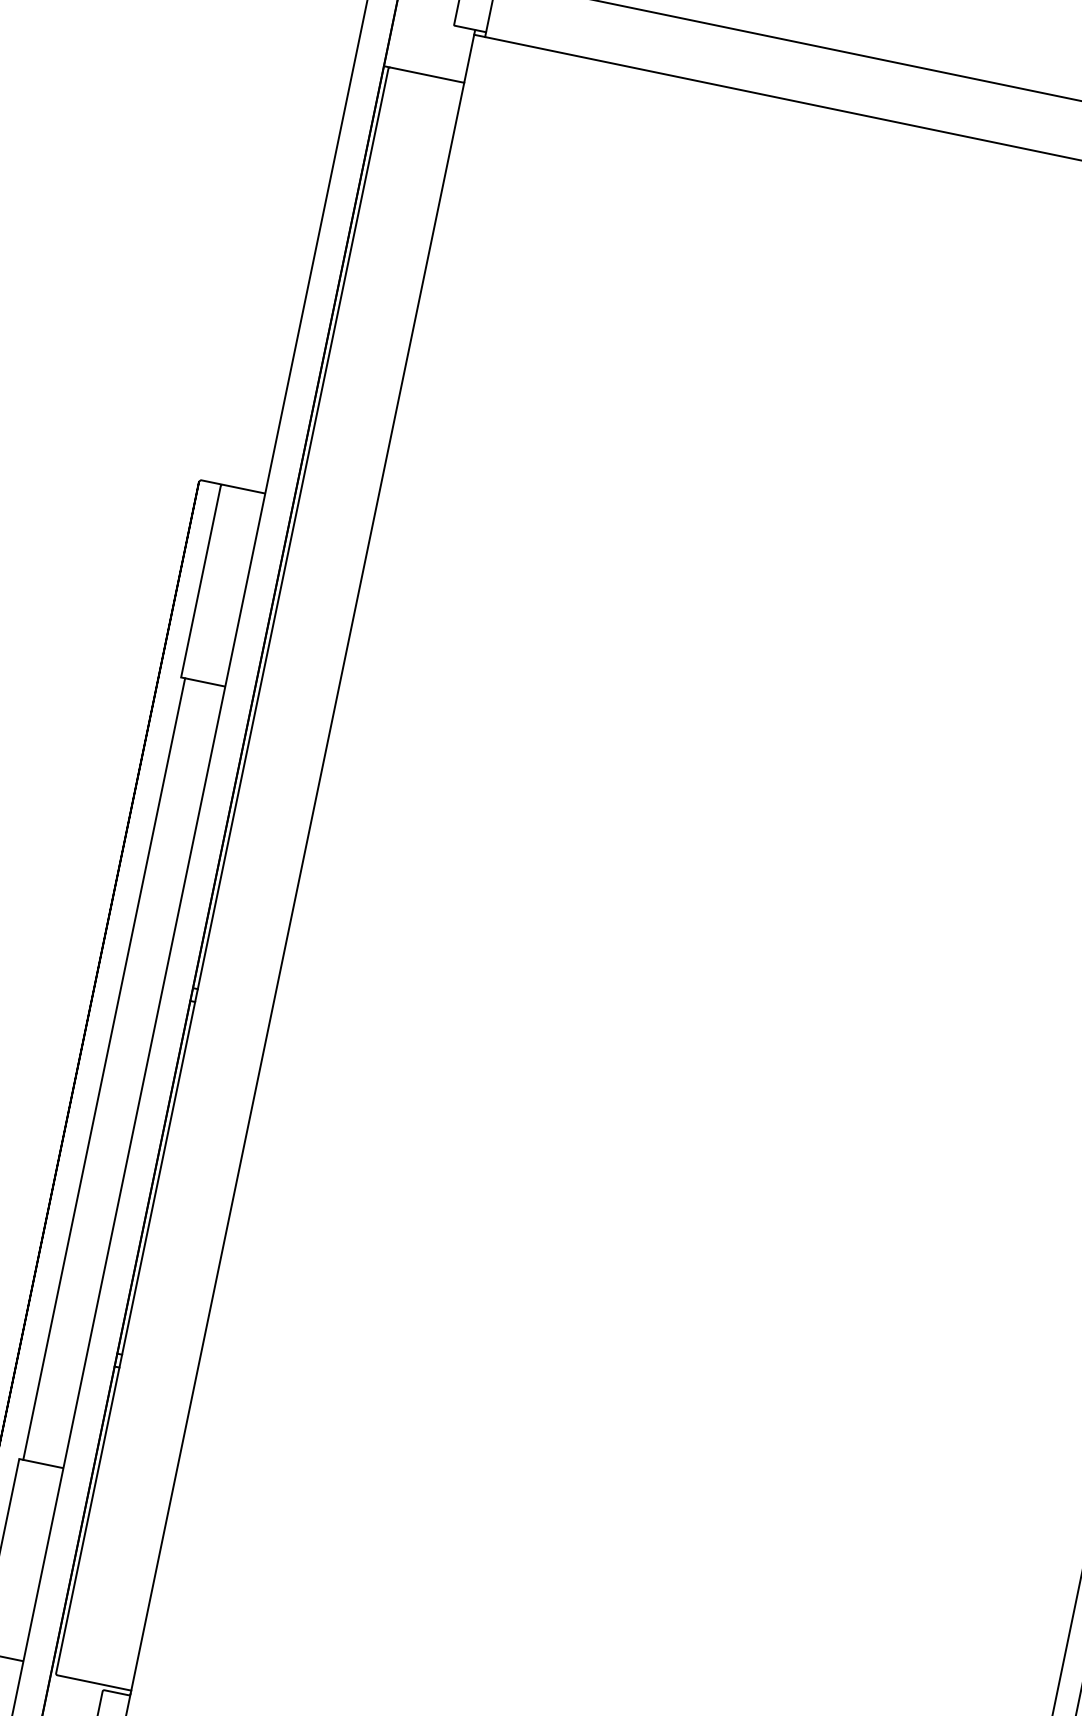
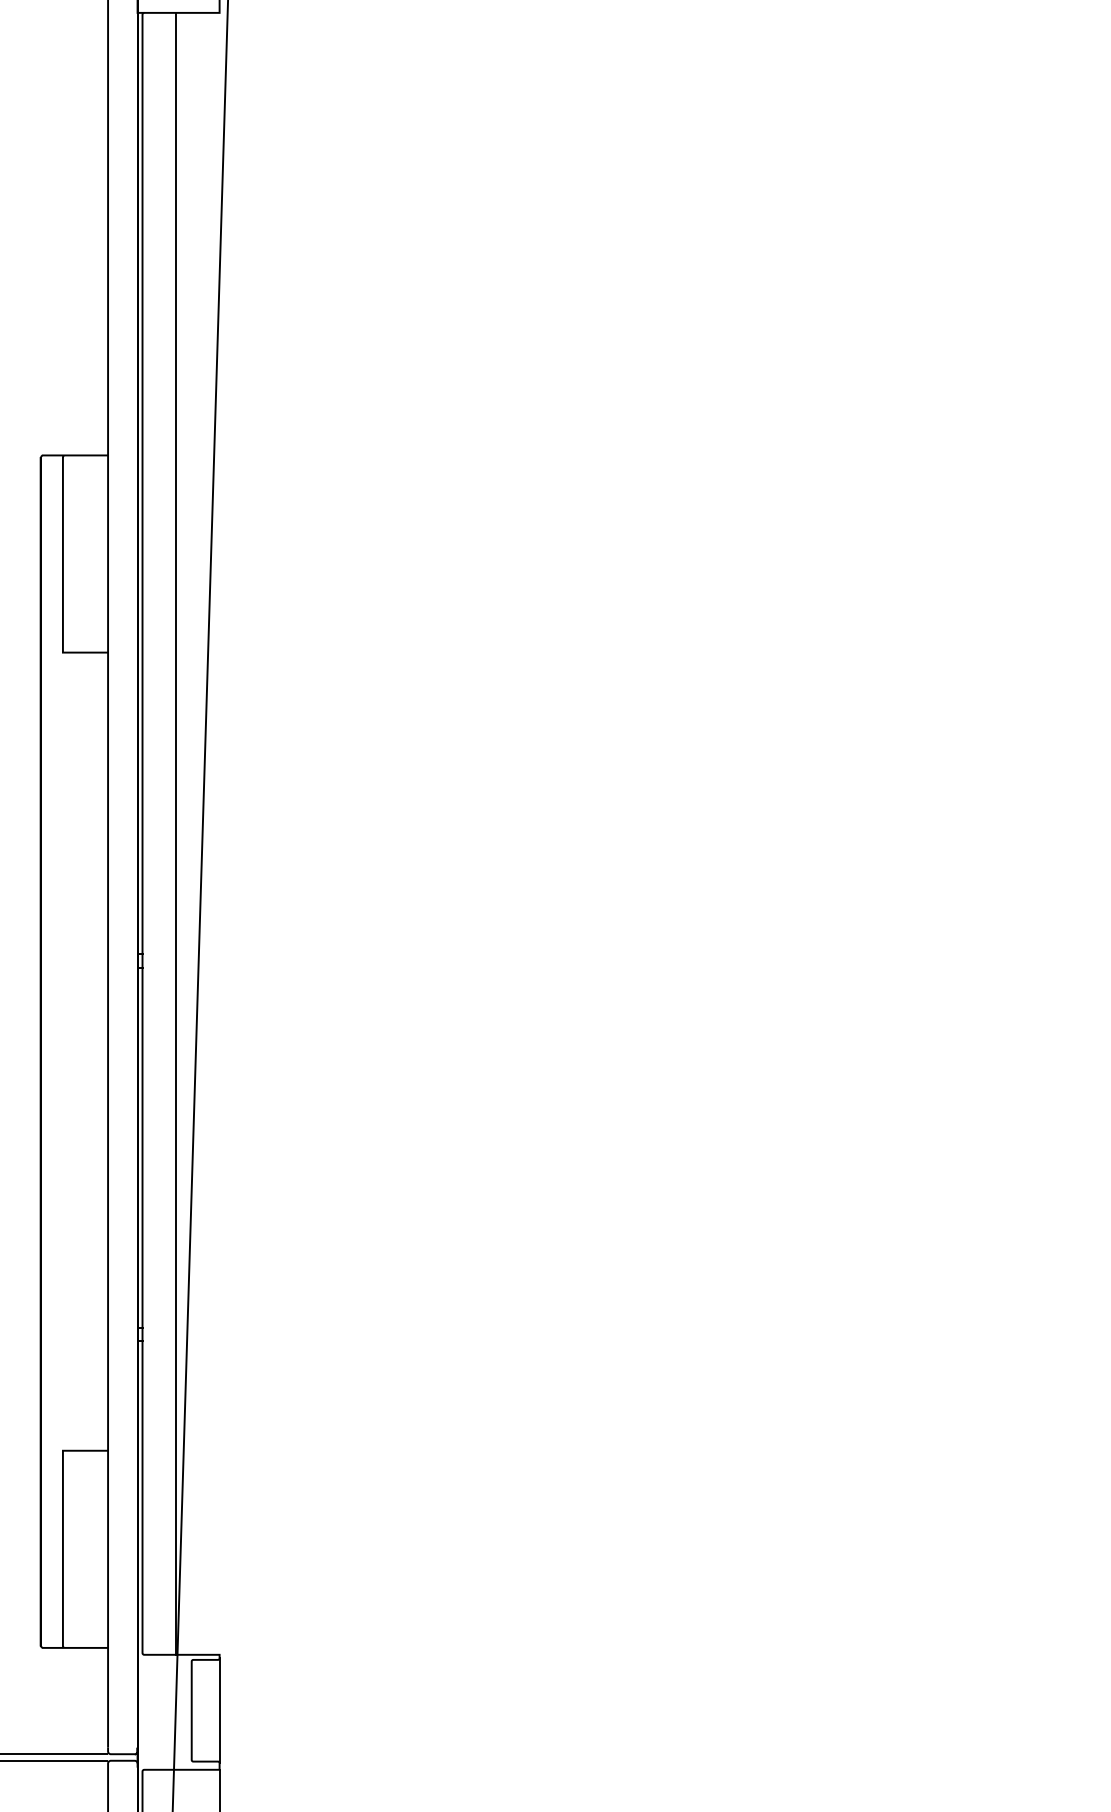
line: (297, 886) -> (175, 833), moved
line: (104, 1068) -> (67, 1051), removed

